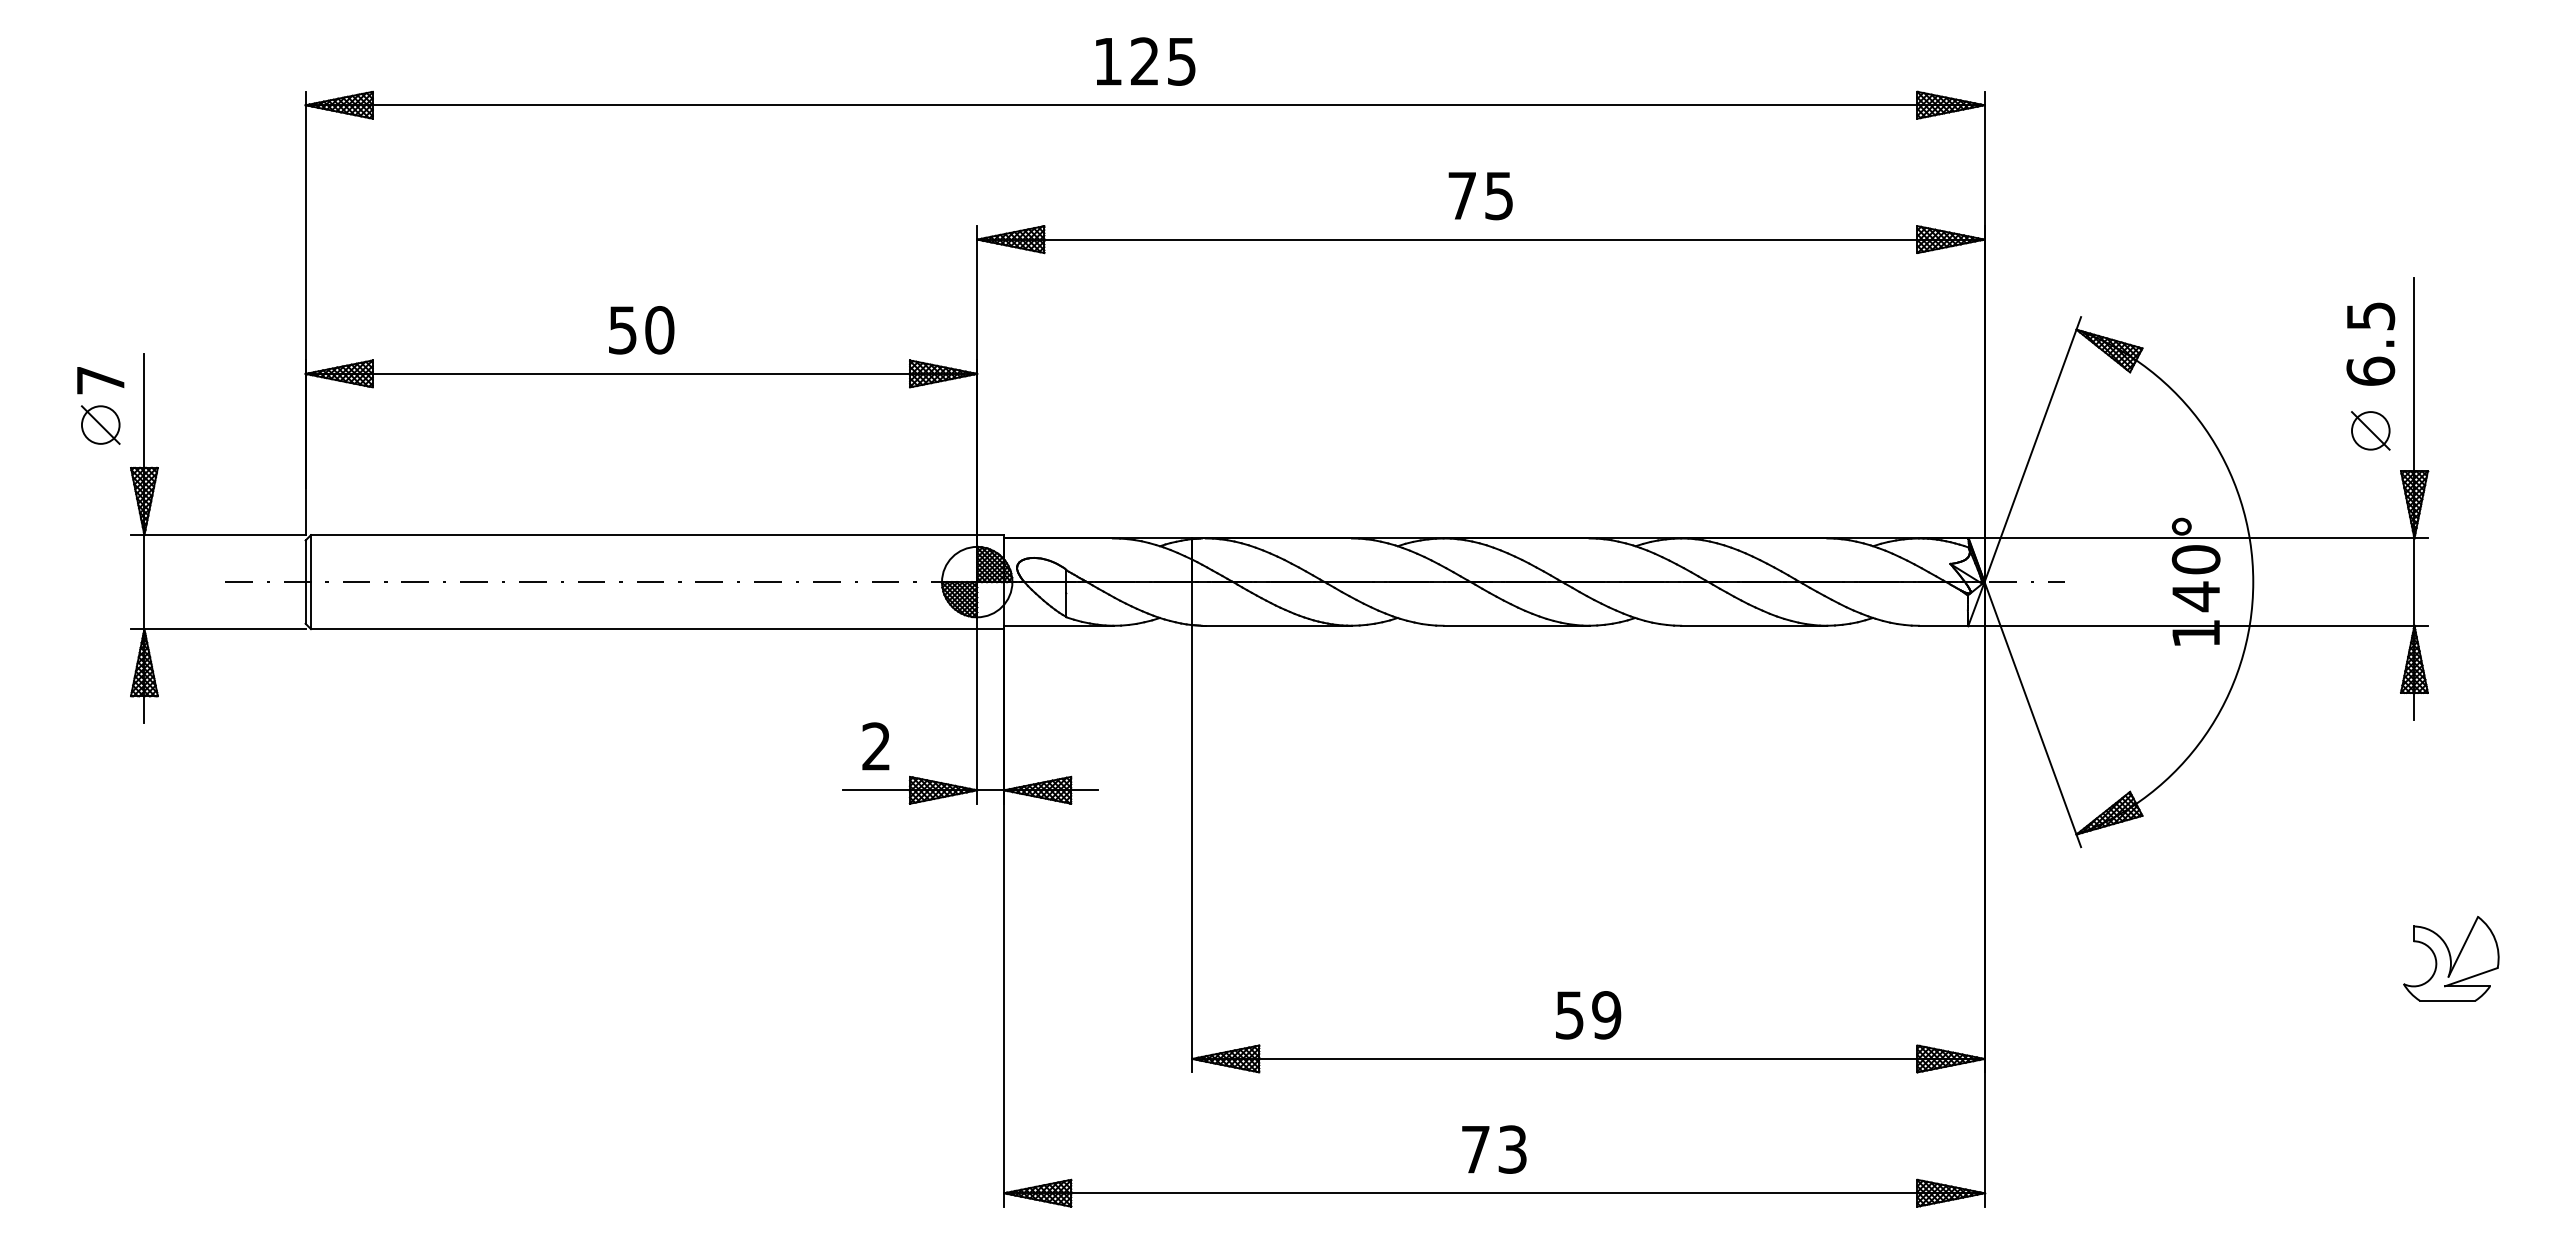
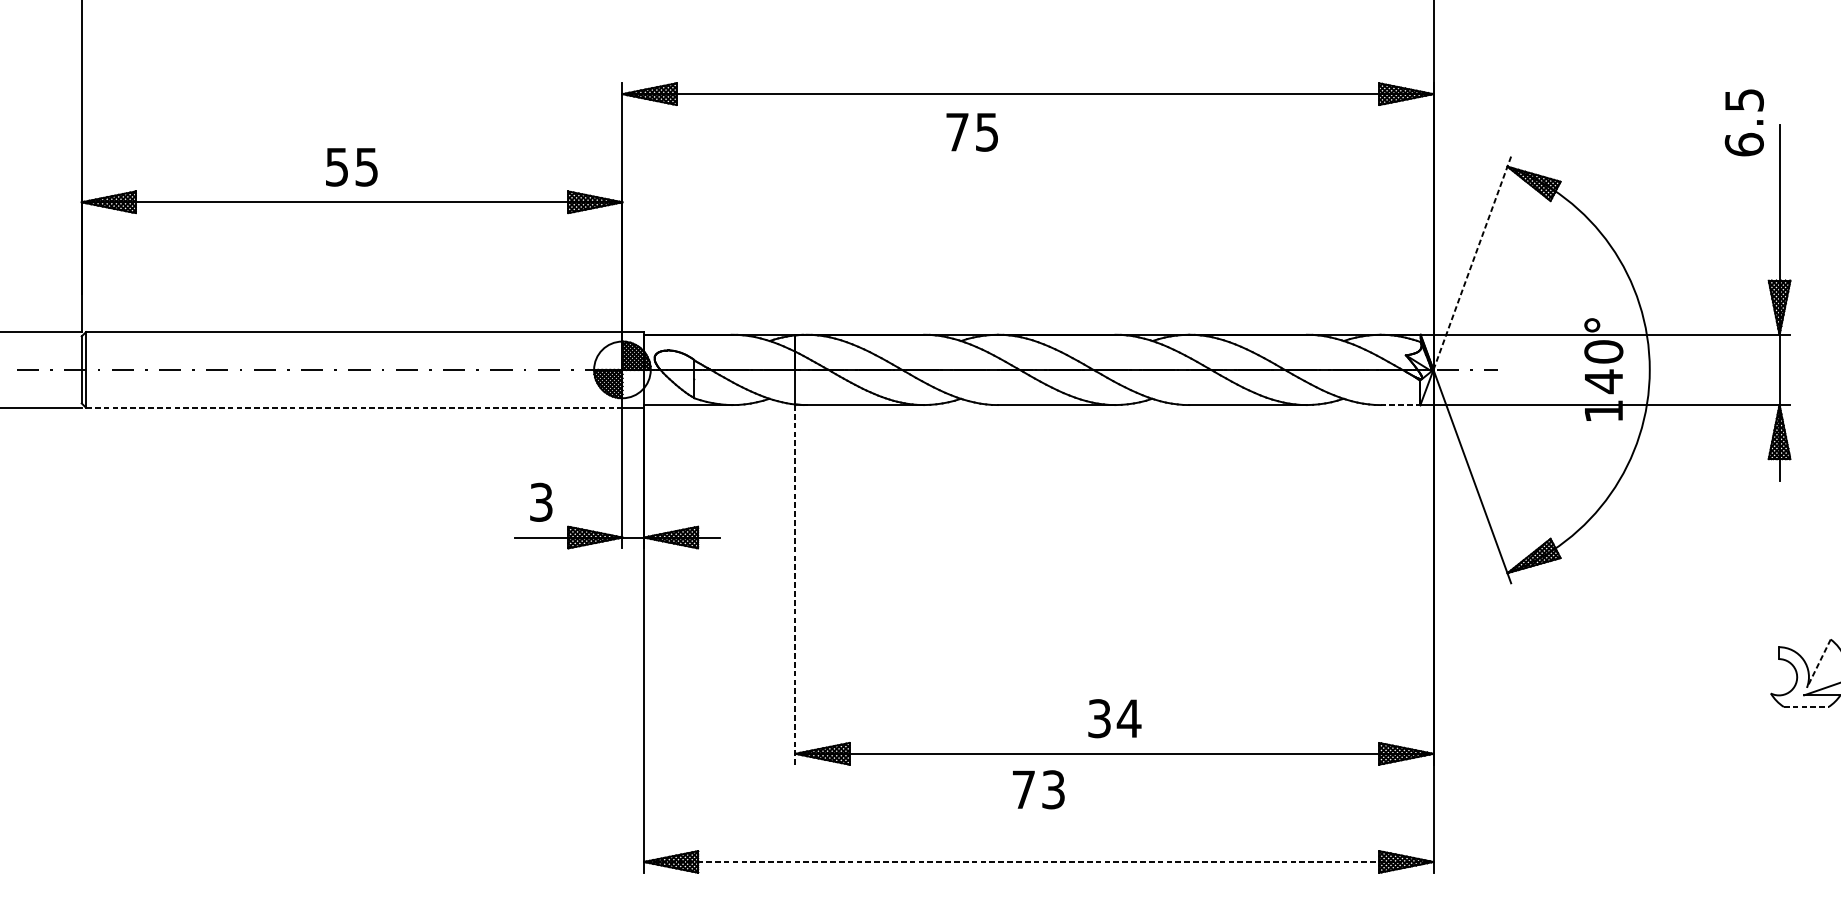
text: (1480, 196) -> (972, 132), moved
text: (659, 330) -> (366, 167), 50 -> 55
text: (2370, 343) -> (1744, 122), moved
part: (2370, 430) -> (1744, 247), removed
line: (2033, 449) -> (1472, 263), solid -> dashed
line: (1943, 625) -> (1400, 404), solid -> dashed
line: (644, 629) -> (354, 408), solid -> dashed
text: (876, 746) -> (541, 502), 2 -> 3
line: (1192, 849) -> (795, 585), solid -> dashed
line: (2463, 947) -> (1819, 664), solid -> dashed
line: (2447, 1000) -> (1806, 706), solid -> dashed
text: (1588, 1015) -> (1114, 718), 59 -> 34
text: (1494, 1149) -> (1038, 789), moved
line: (1494, 1193) -> (1038, 862), solid -> dashed

